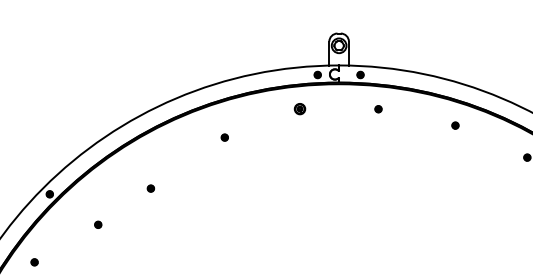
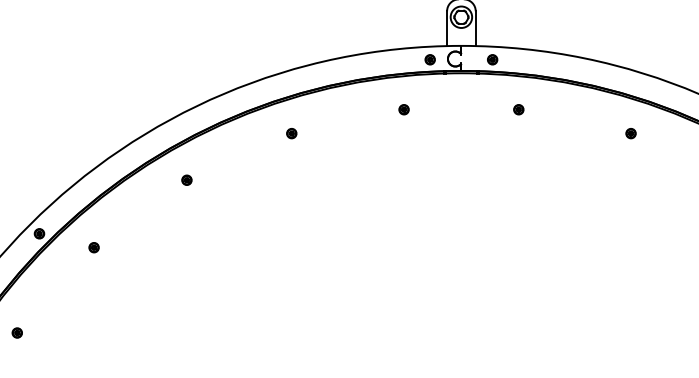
part: (299, 109) -> (403, 110), size x0.62
part: (224, 137) -> (291, 133), moved
part: (150, 188) -> (186, 180), moved
part: (98, 224) -> (94, 247), moved

